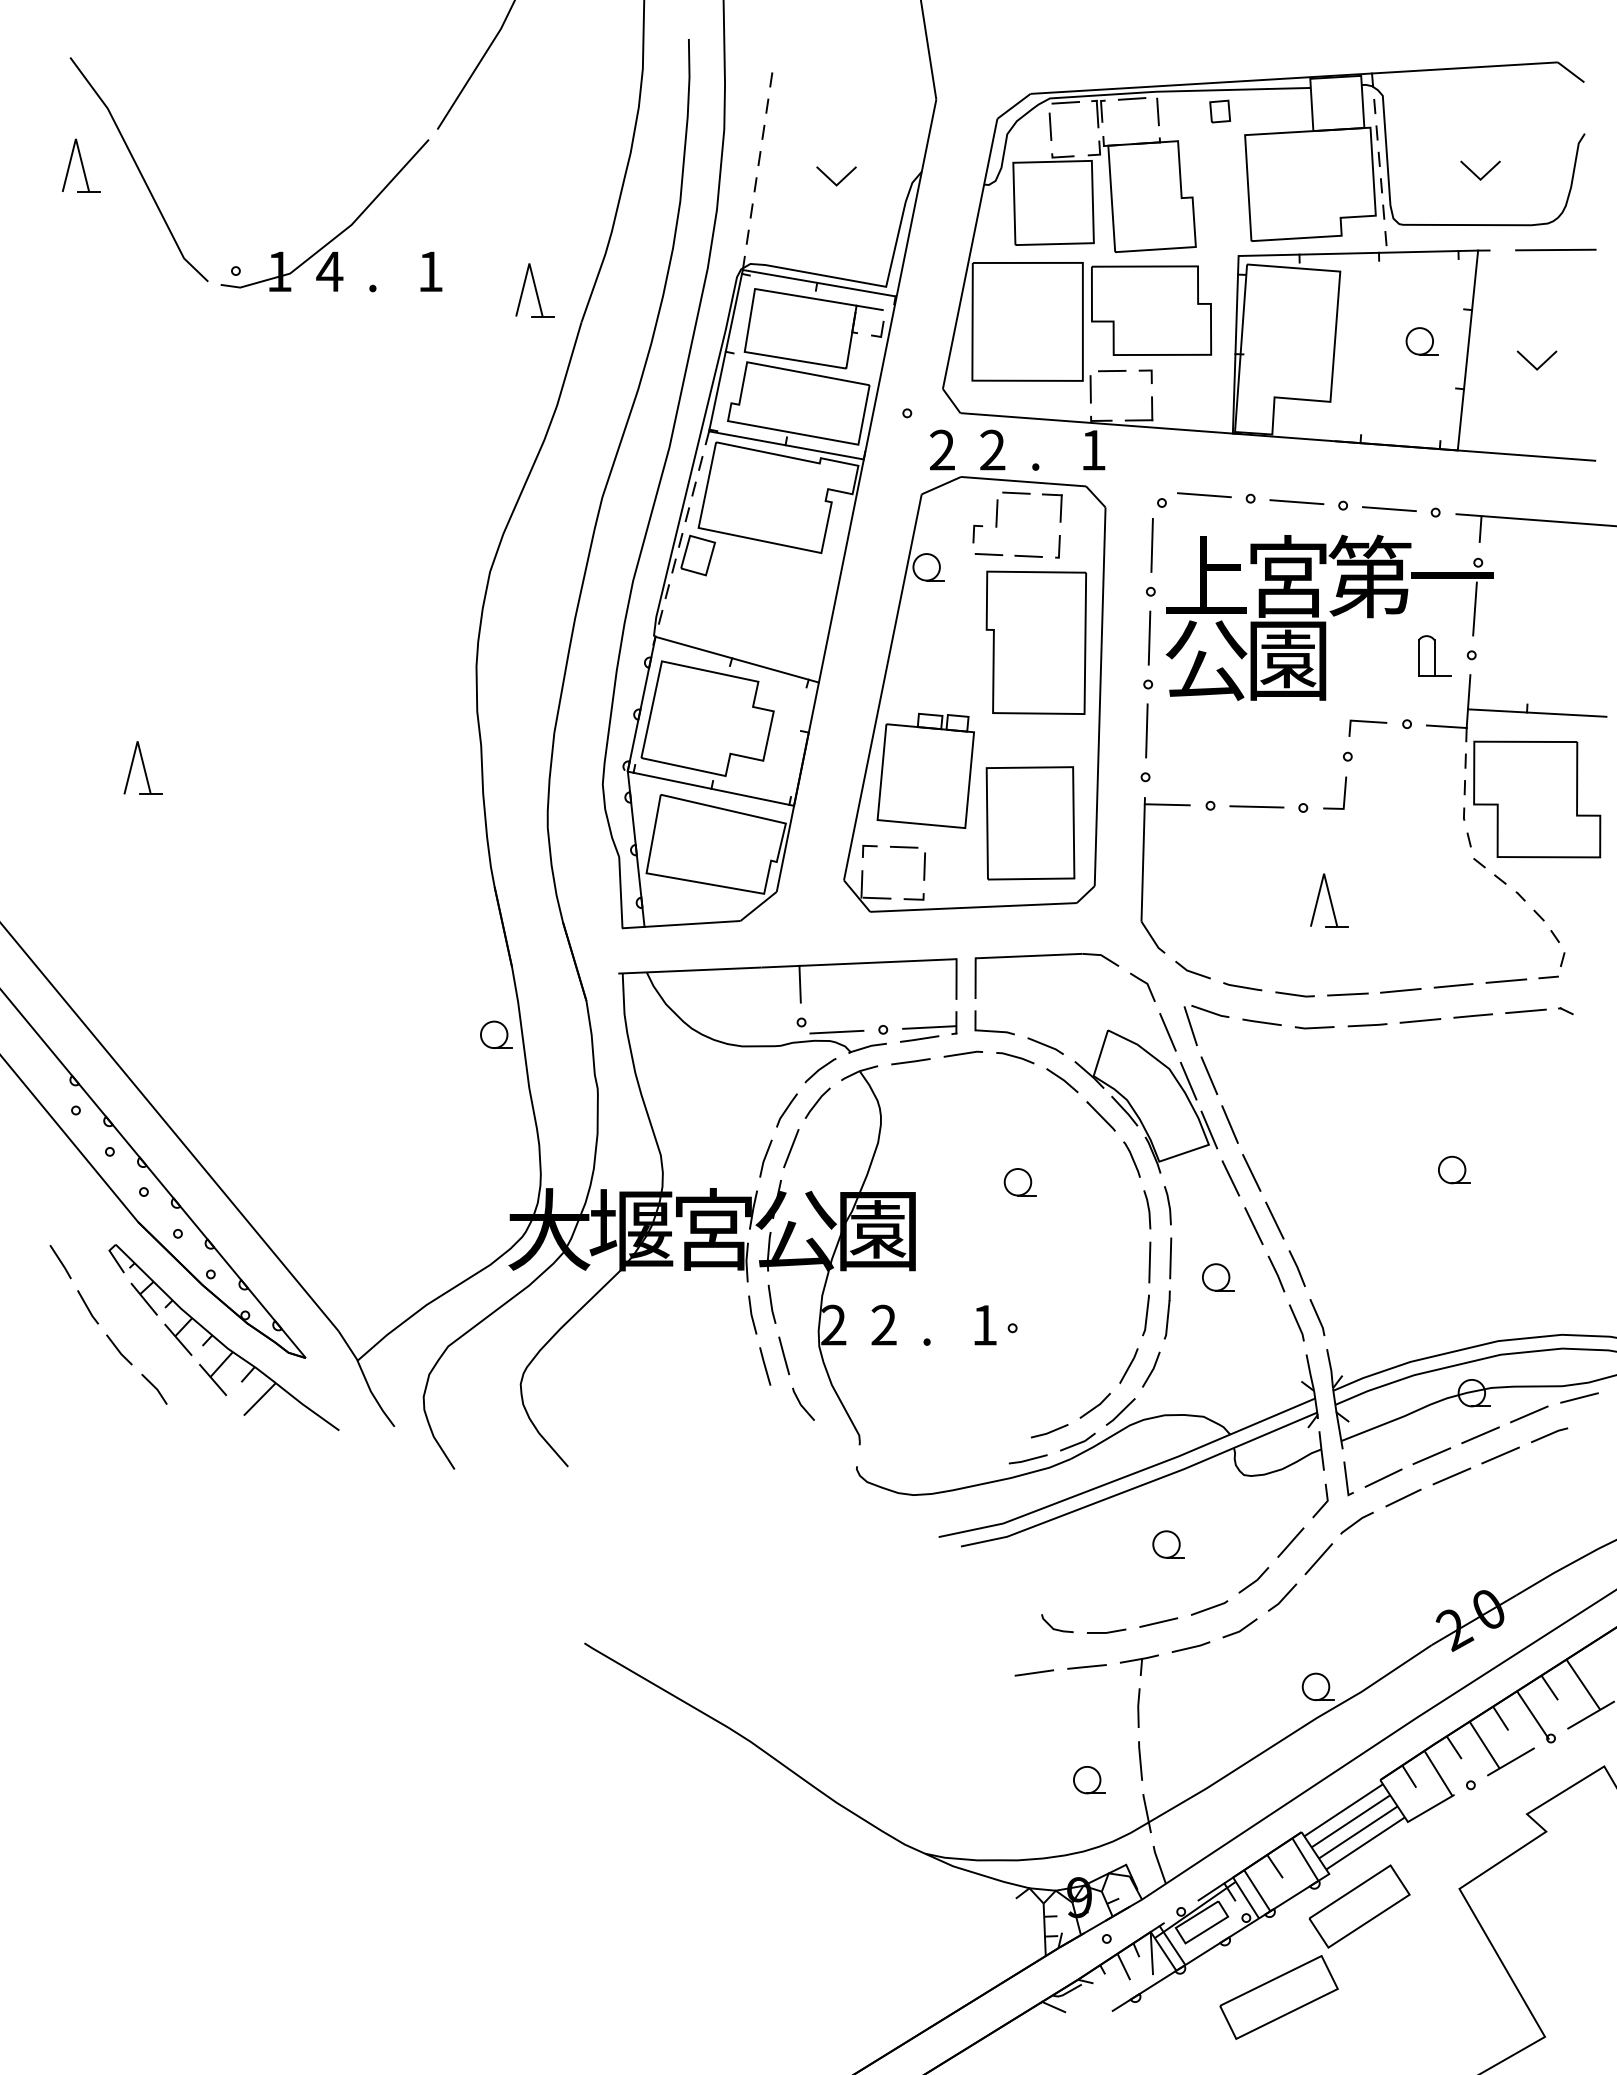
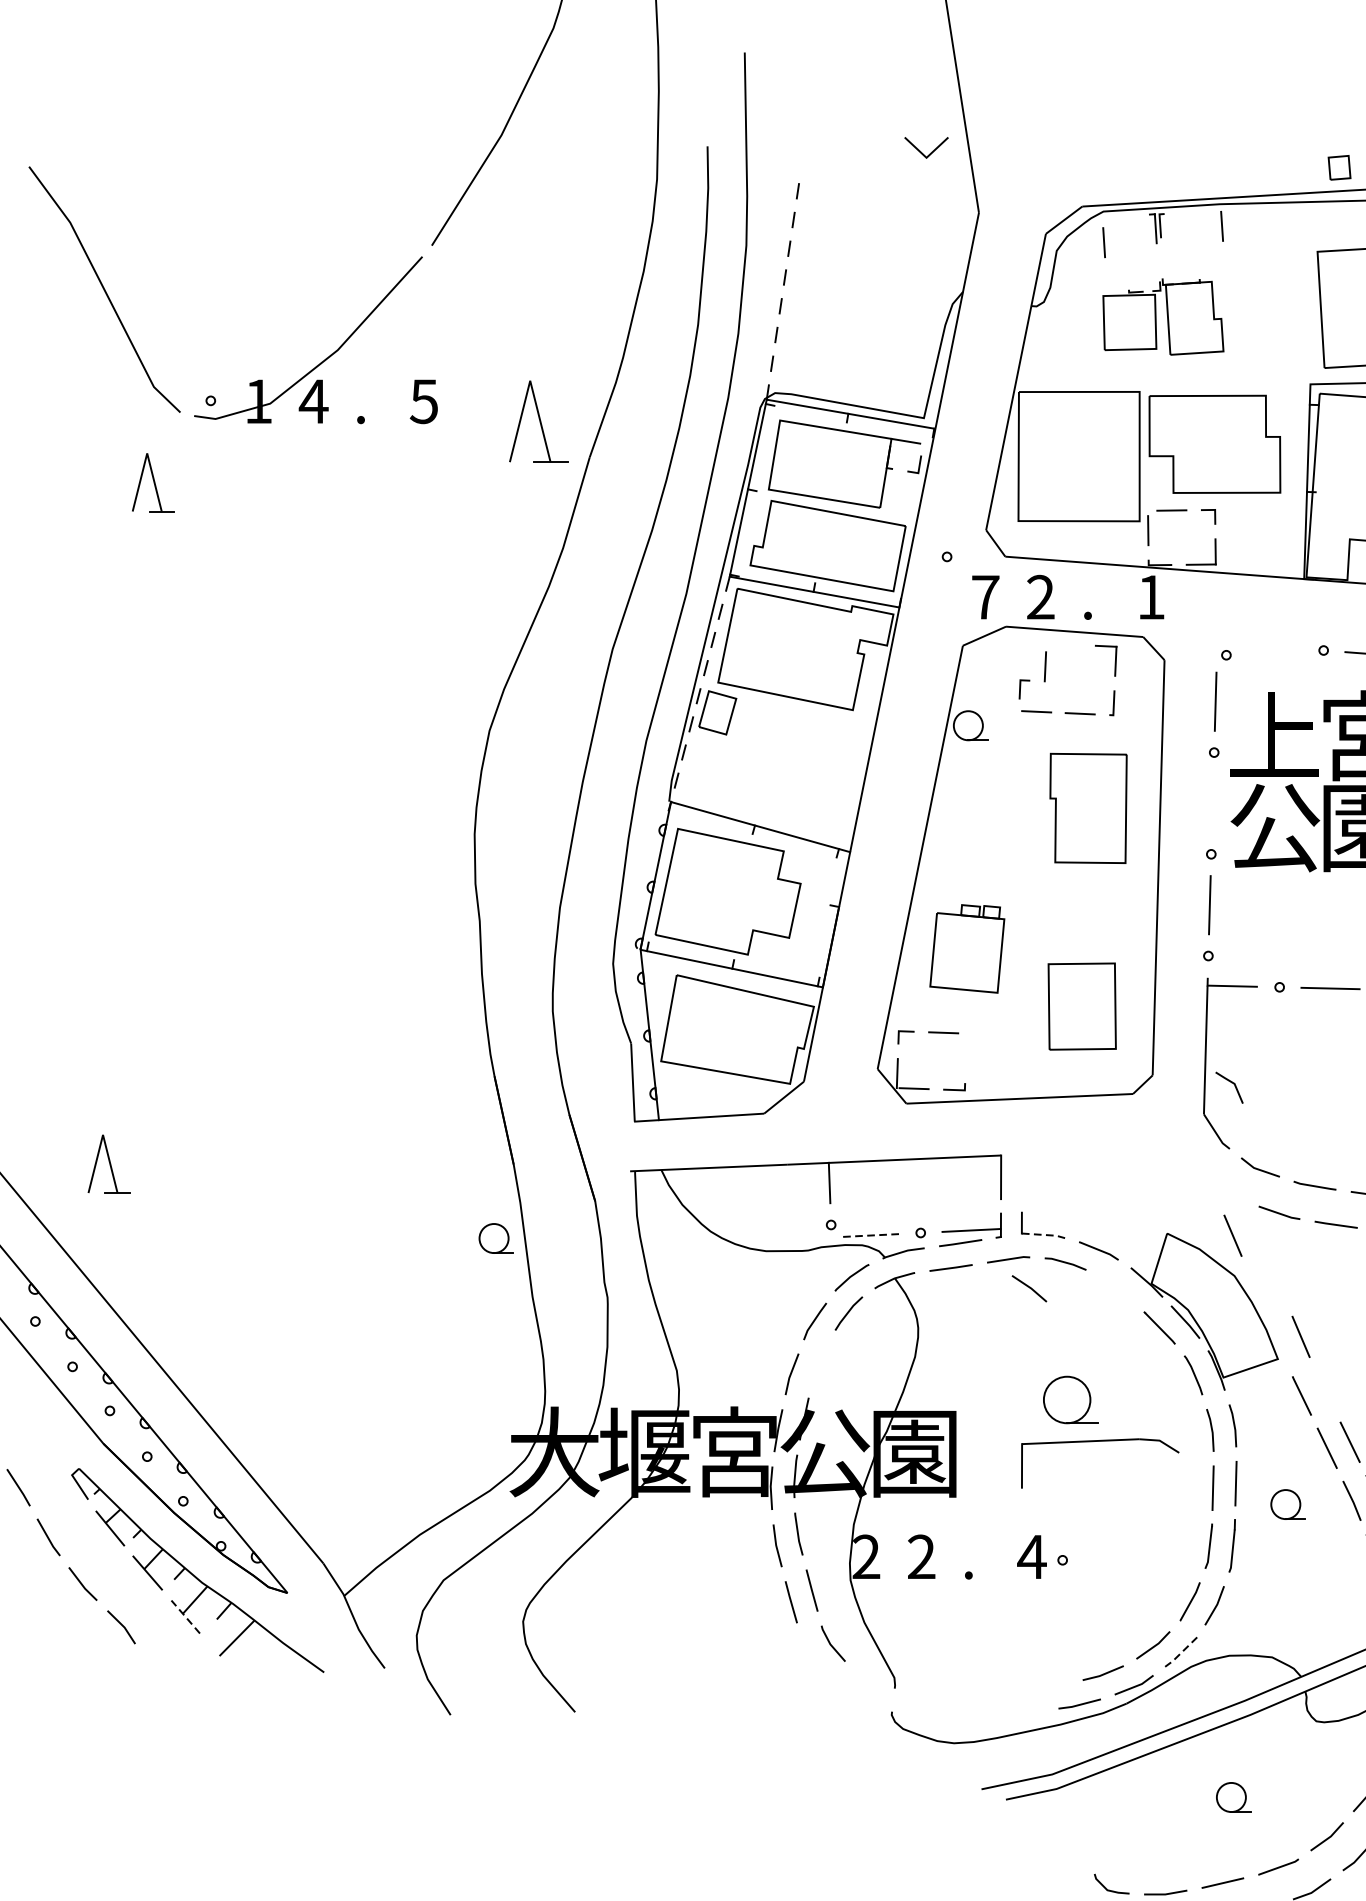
line: (1131, 98) -> (1192, 211), removed
line: (1065, 102) -> (1120, 216), removed
part: (1220, 111) -> (1339, 167), moved
part: (81, 165) -> (153, 482), moved
line: (832, 180) -> (922, 152), moved
part: (1104, 194) -> (1163, 316), size x0.6
text: (429, 271) -> (423, 401), 1 -> 5
part: (534, 290) -> (538, 422), size x1.4
text: (942, 449) -> (985, 596), 2 -> 7
line: (1016, 492) -> (1066, 643), removed
line: (1203, 495) -> (1271, 647), removed
line: (1149, 637) -> (1212, 802), removed
part: (1035, 642) -> (1087, 808), size x0.7
part: (142, 767) -> (108, 1163), moved
part: (925, 770) -> (967, 948), size x0.7
part: (1030, 823) -> (1082, 1006), size x0.7
line: (924, 866) -> (965, 1053), removed
part: (1046, 956) -> (1099, 1442), moved
line: (1144, 983) -> (1231, 1083), moved
line: (1190, 1026) -> (1257, 1229), removed
line: (996, 1031) -> (1044, 1234), solid -> dashed
line: (836, 1032) -> (869, 1235), solid -> dashed
line: (1209, 1075) -> (1278, 1283), removed
line: (1062, 1080) -> (1029, 1288), moved
line: (1188, 1080) -> (1255, 1288), removed
line: (1209, 1129) -> (1278, 1342), removed
line: (791, 1148) -> (820, 1363), removed
line: (1251, 1172) -> (1324, 1389), removed
part: (1019, 1182) -> (1070, 1400), size x1.6
text: (984, 1325) -> (1031, 1557), 1 -> 4
line: (213, 1379) -> (186, 1616), solid -> dashed
line: (1120, 1413) -> (1180, 1653), solid -> dashed

